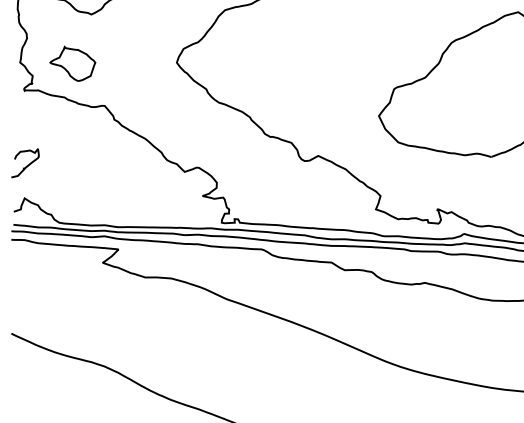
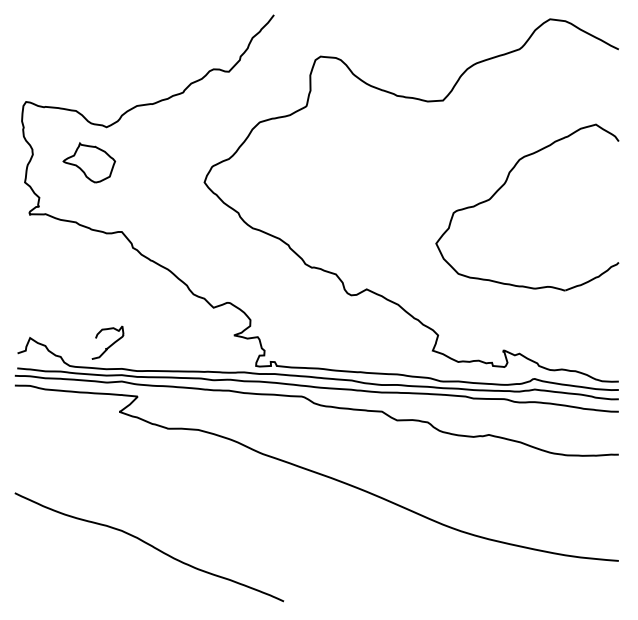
part: (72, 63) -> (89, 162), moved
curve: (27, 164) -> (110, 344), moved

